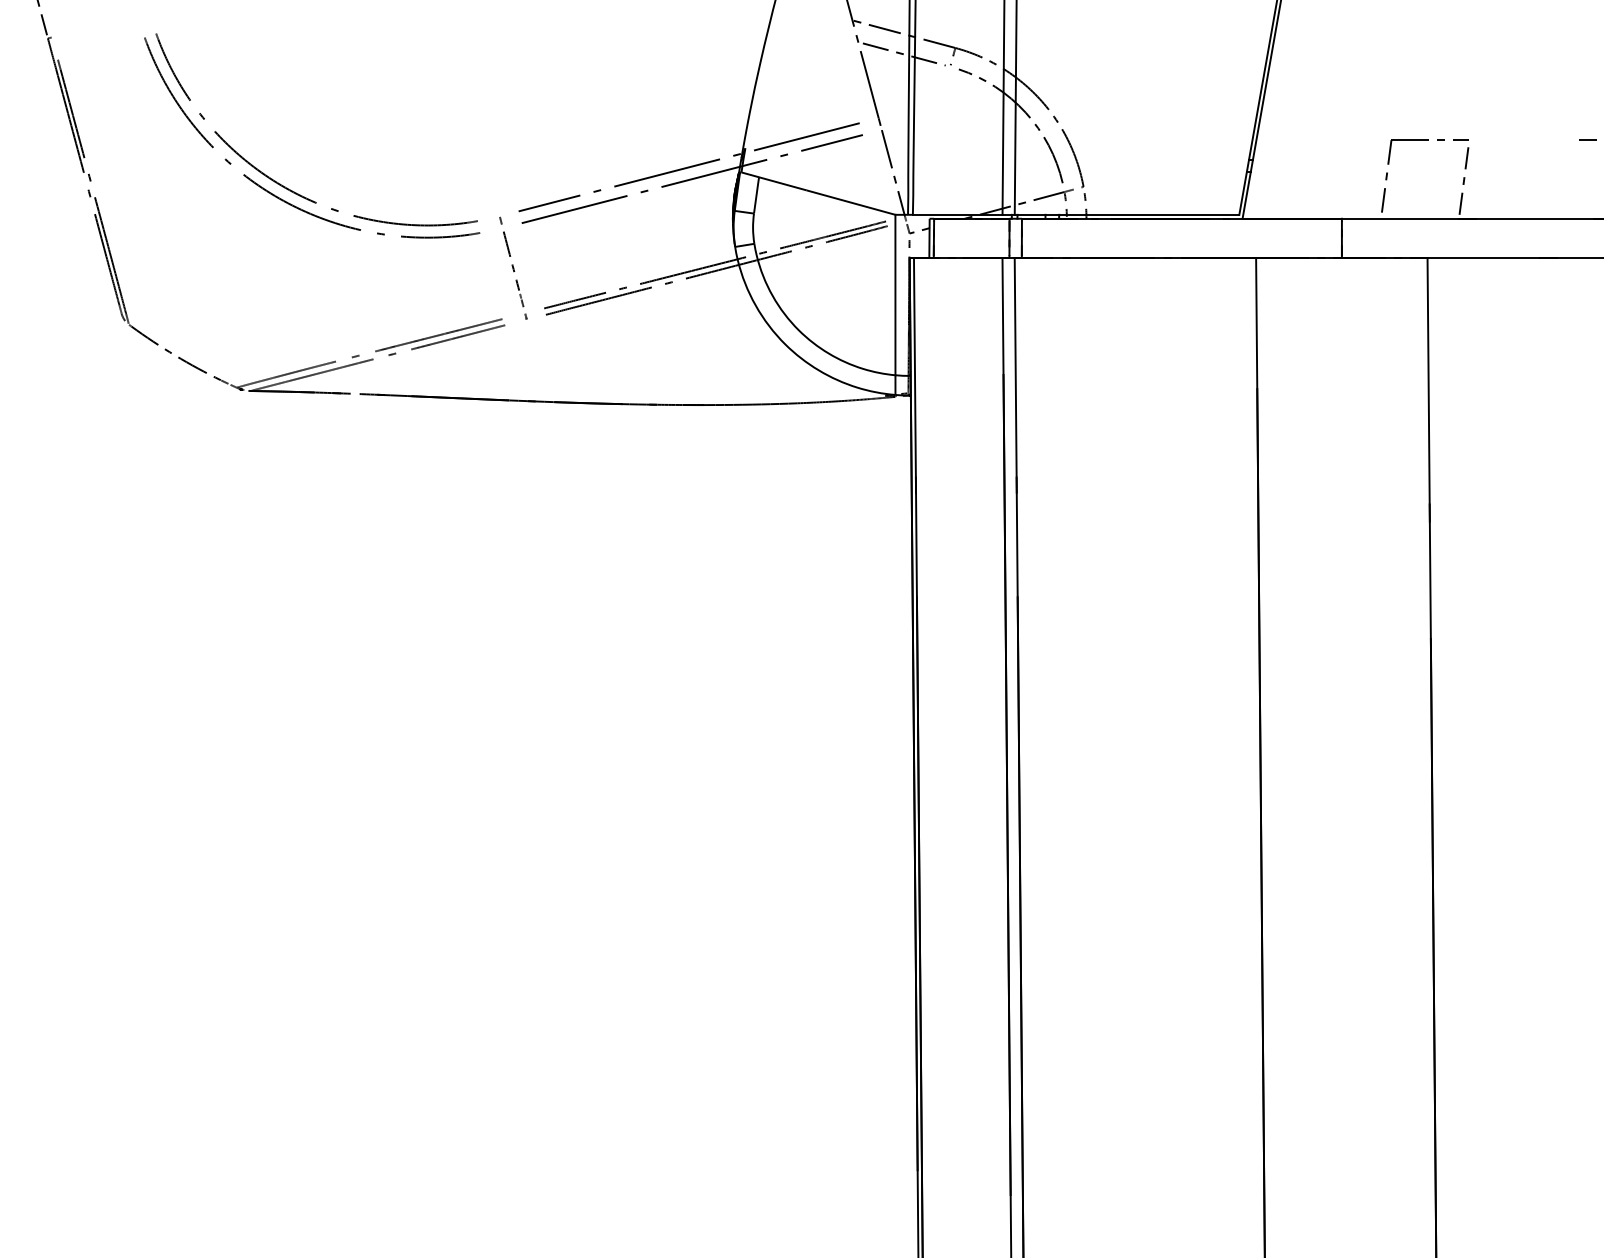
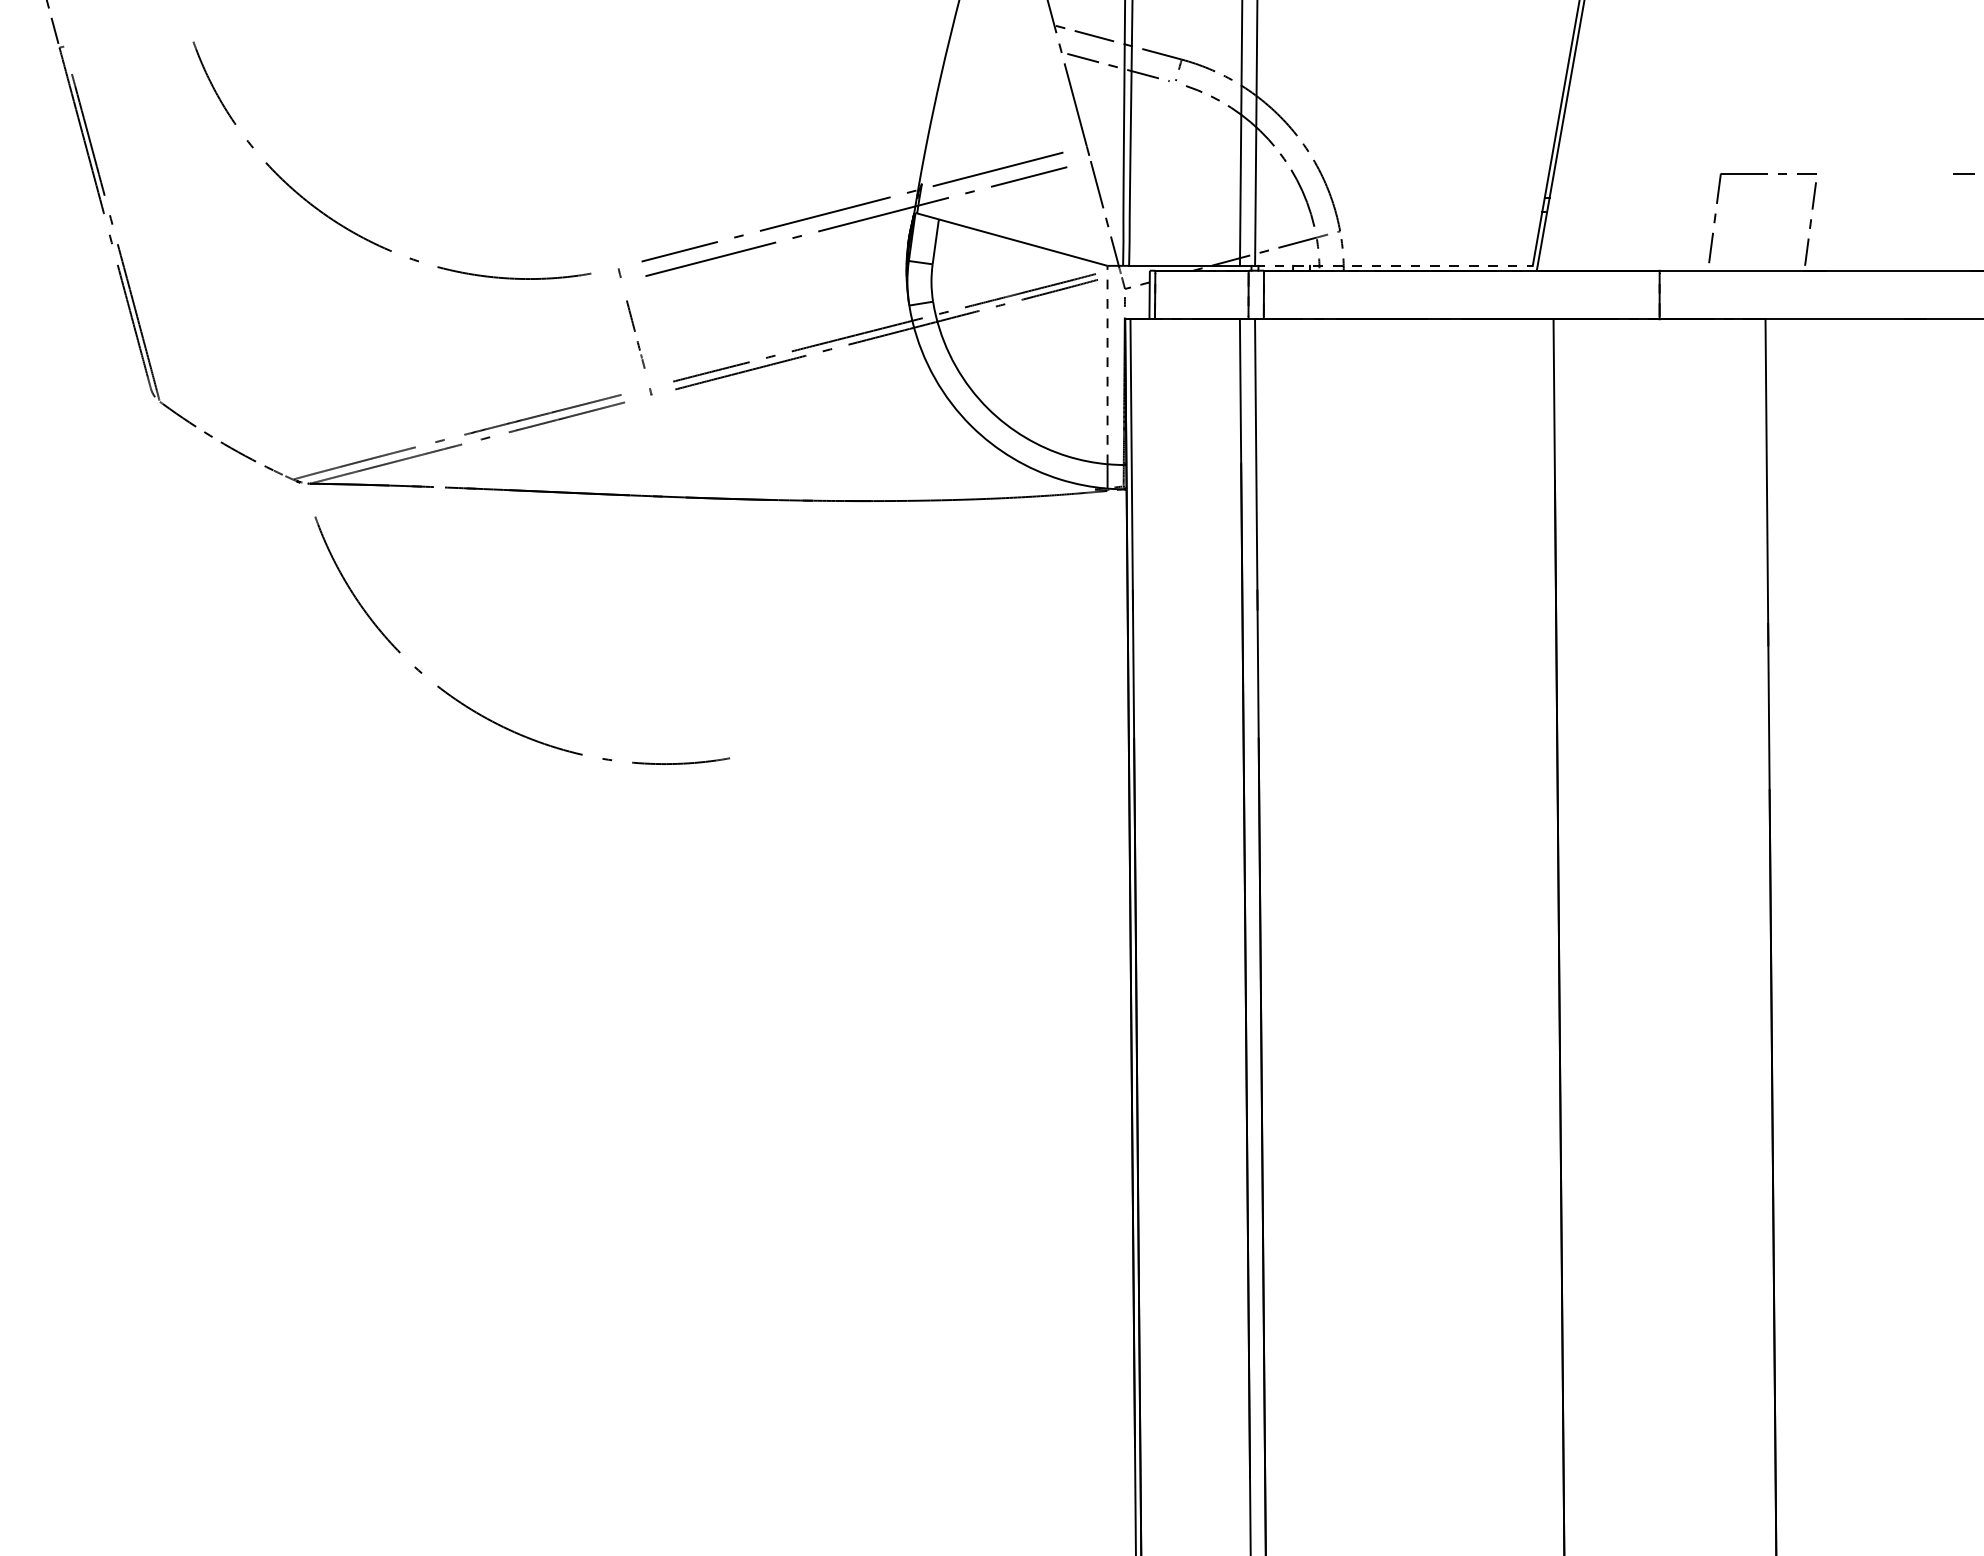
curve: (278, 196) -> (480, 713), moved
line: (1126, 214) -> (1393, 265), solid -> dashed
part: (513, 268) -> (635, 332), size x0.7
line: (895, 294) -> (1107, 364), solid -> dashed

